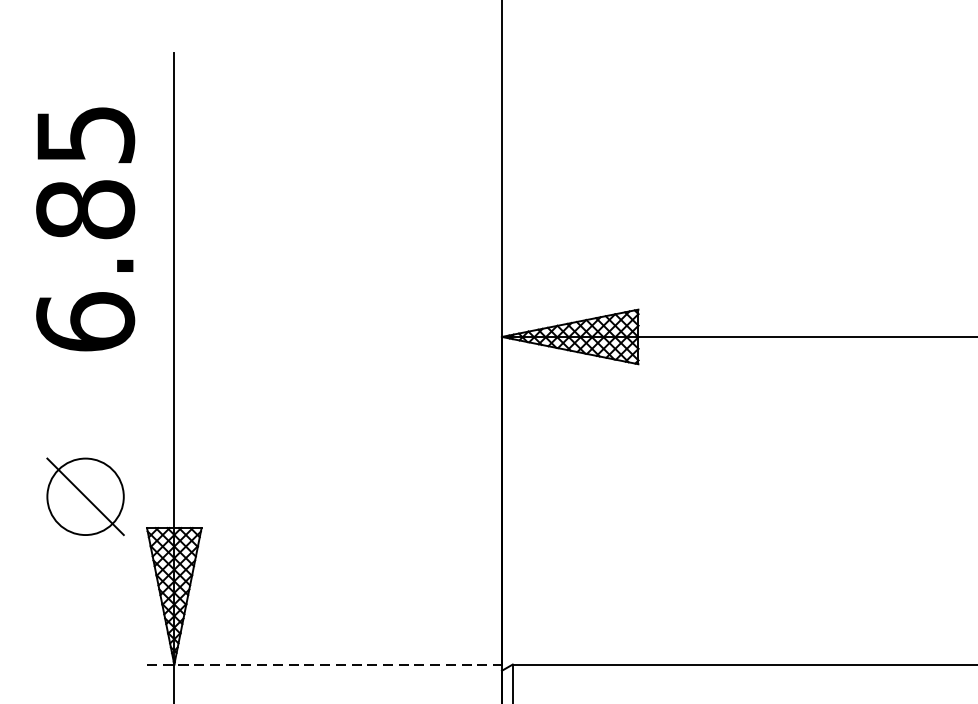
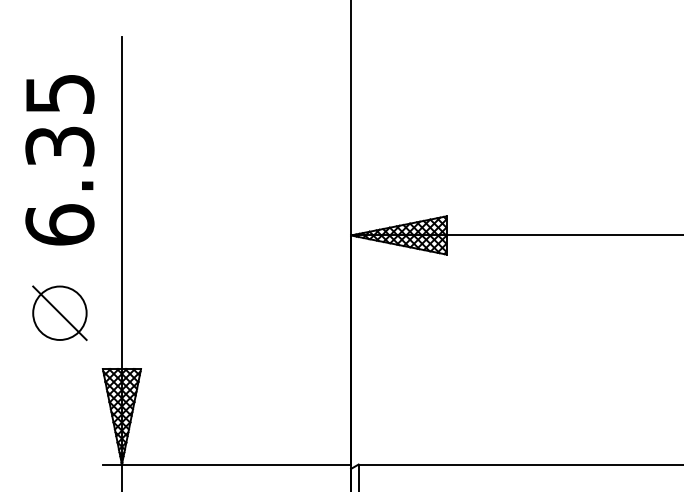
text: (84, 209) -> (59, 146), 6.85 -> 6.35
part: (84, 497) -> (59, 313), moved
line: (325, 664) -> (227, 464), dashed -> solid

